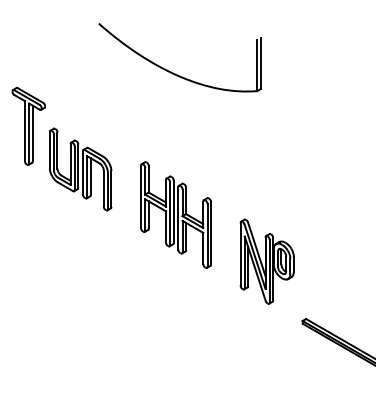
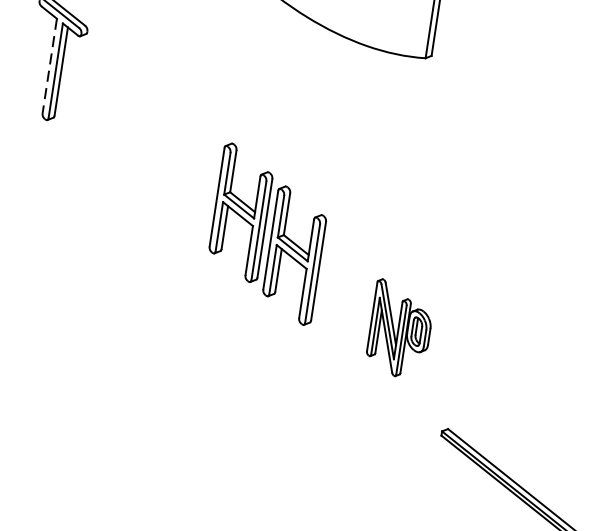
line: (24, 131) -> (48, 66), solid -> dashed
part: (80, 169) -> (128, 139), removed
part: (266, 261) -> (399, 329), size x0.7

